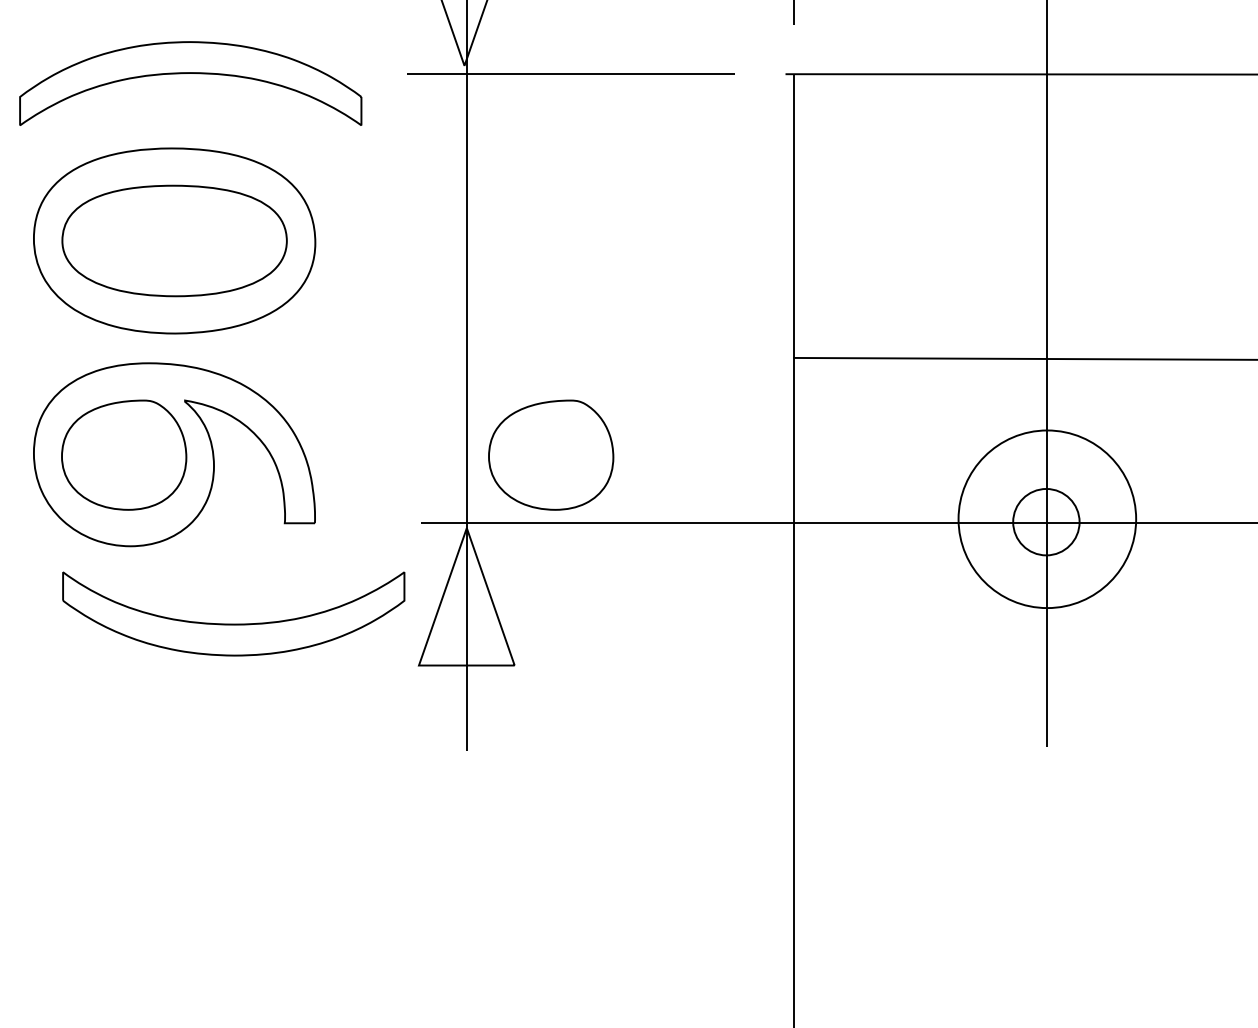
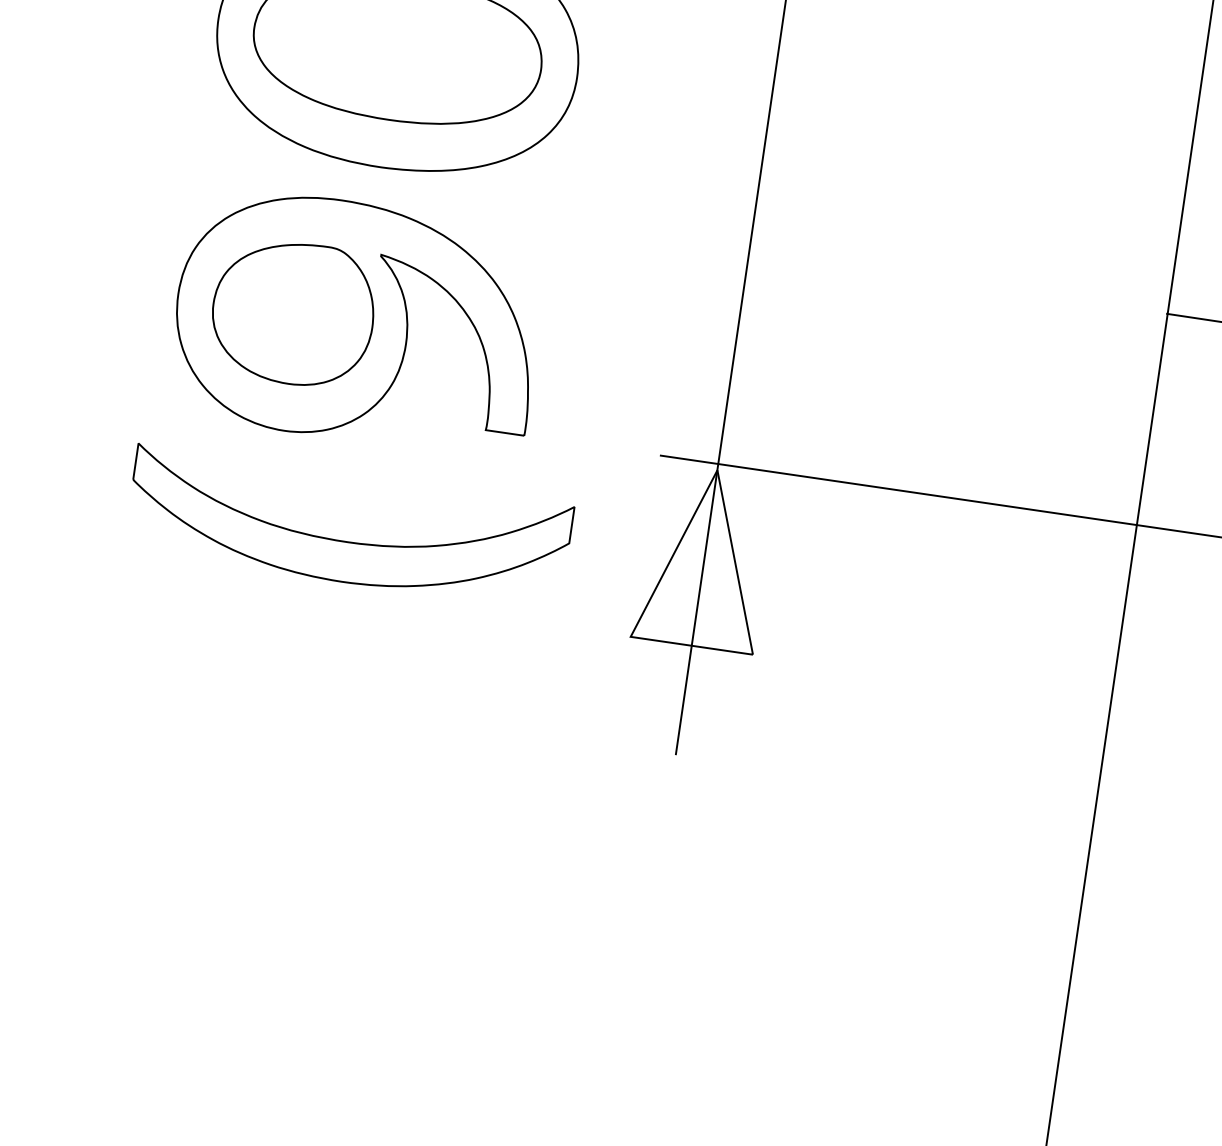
part: (551, 454) -> (839, 391), removed
part: (233, 623) -> (346, 540), moved

